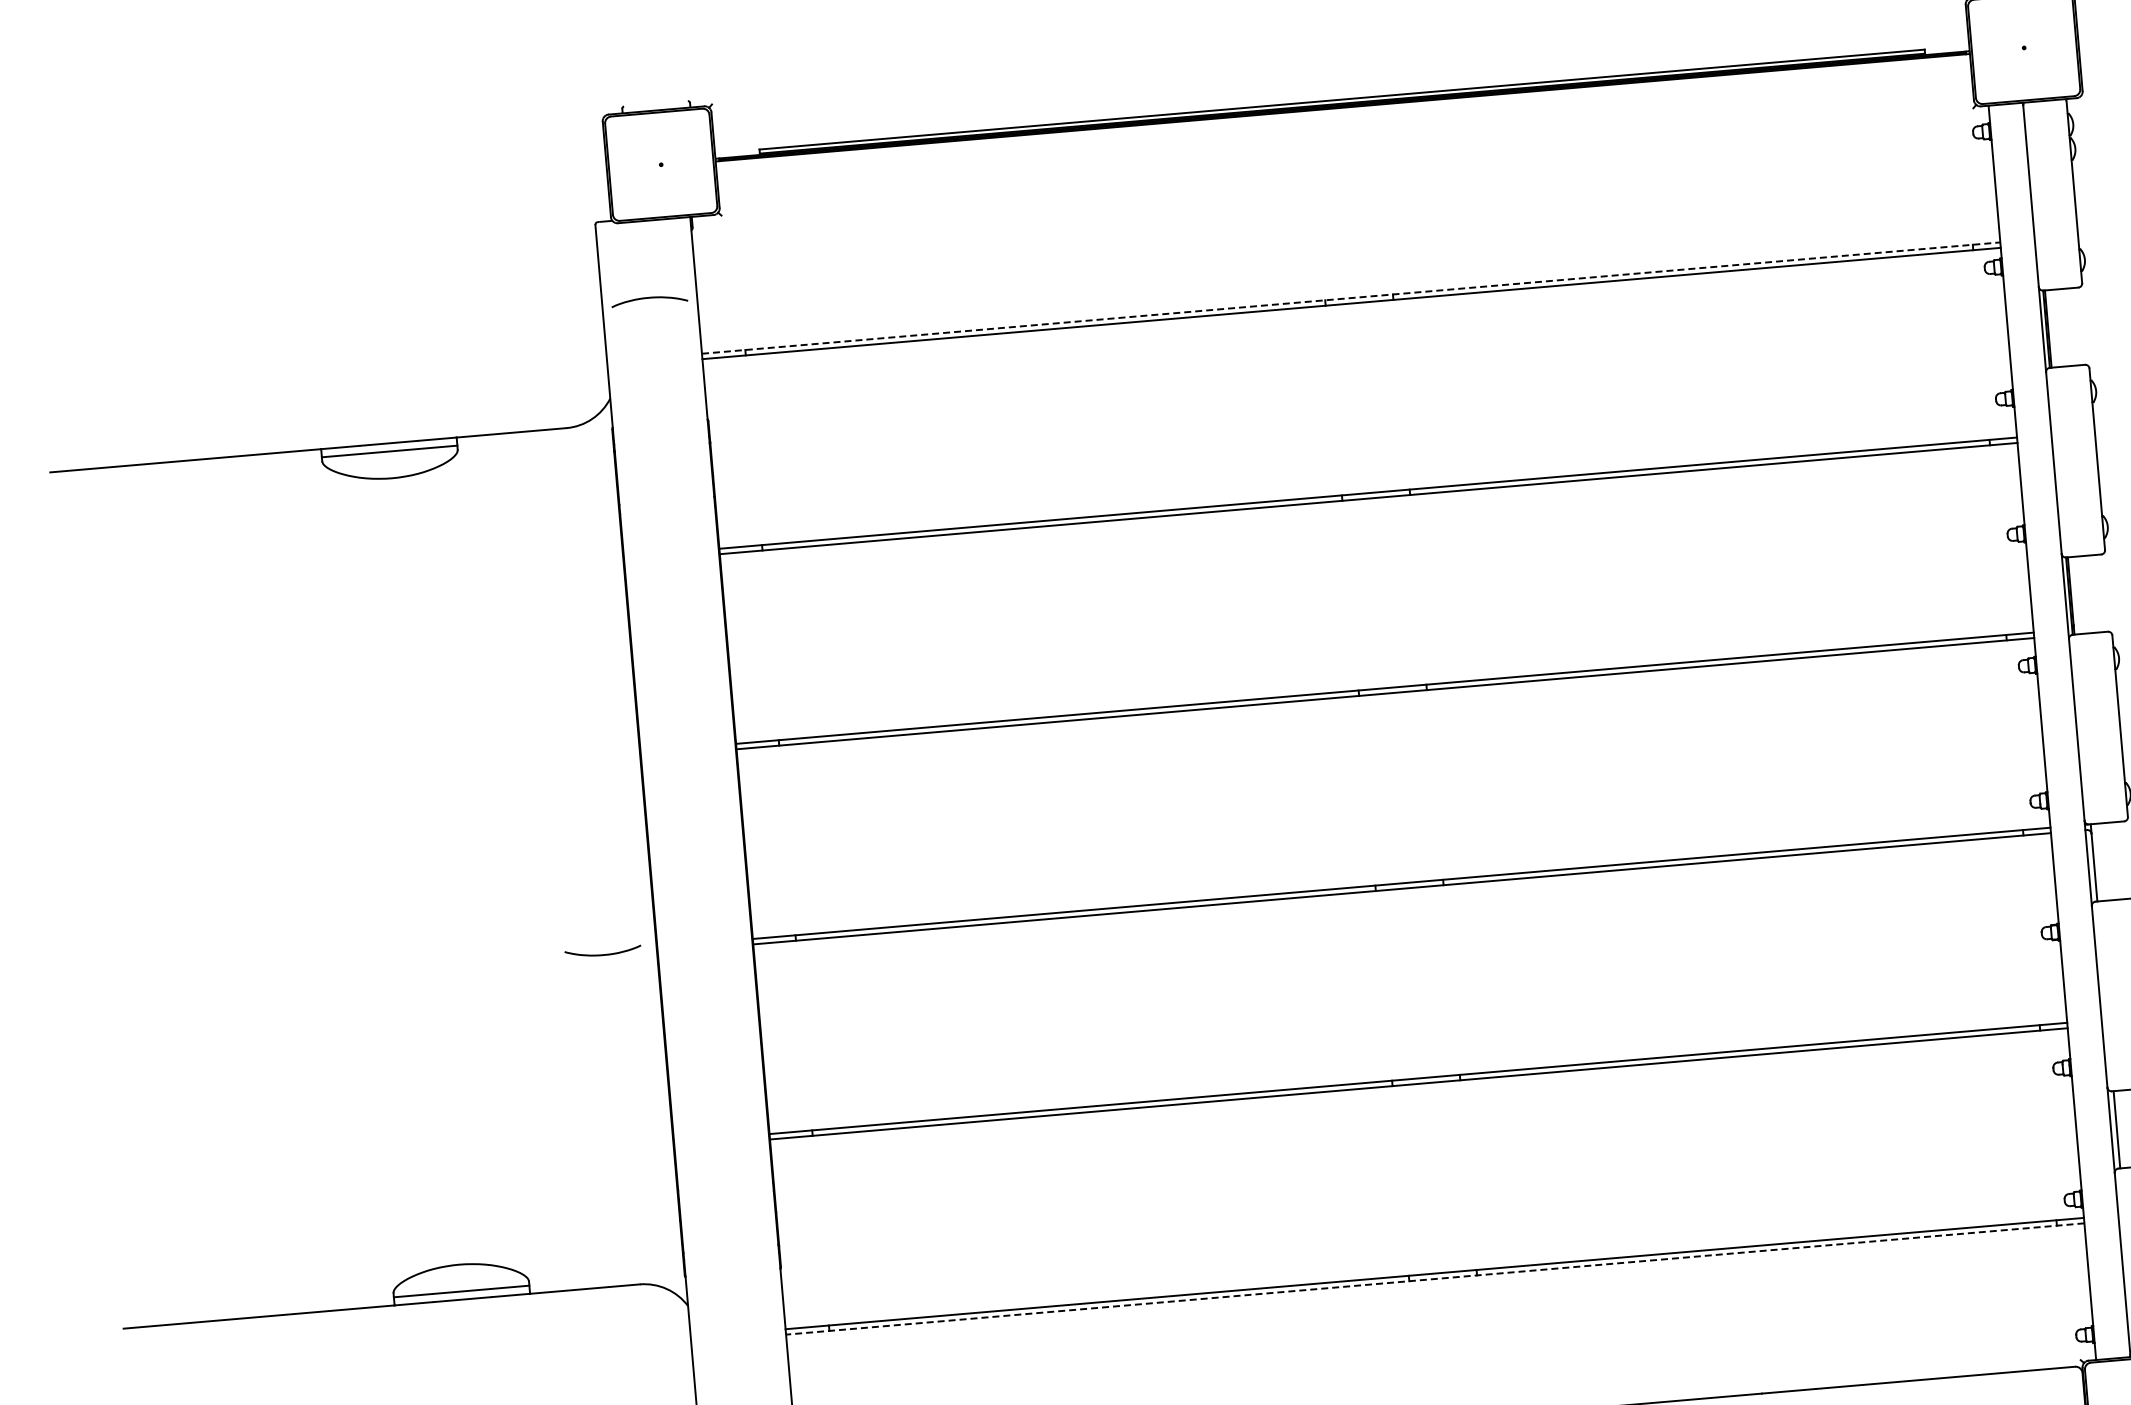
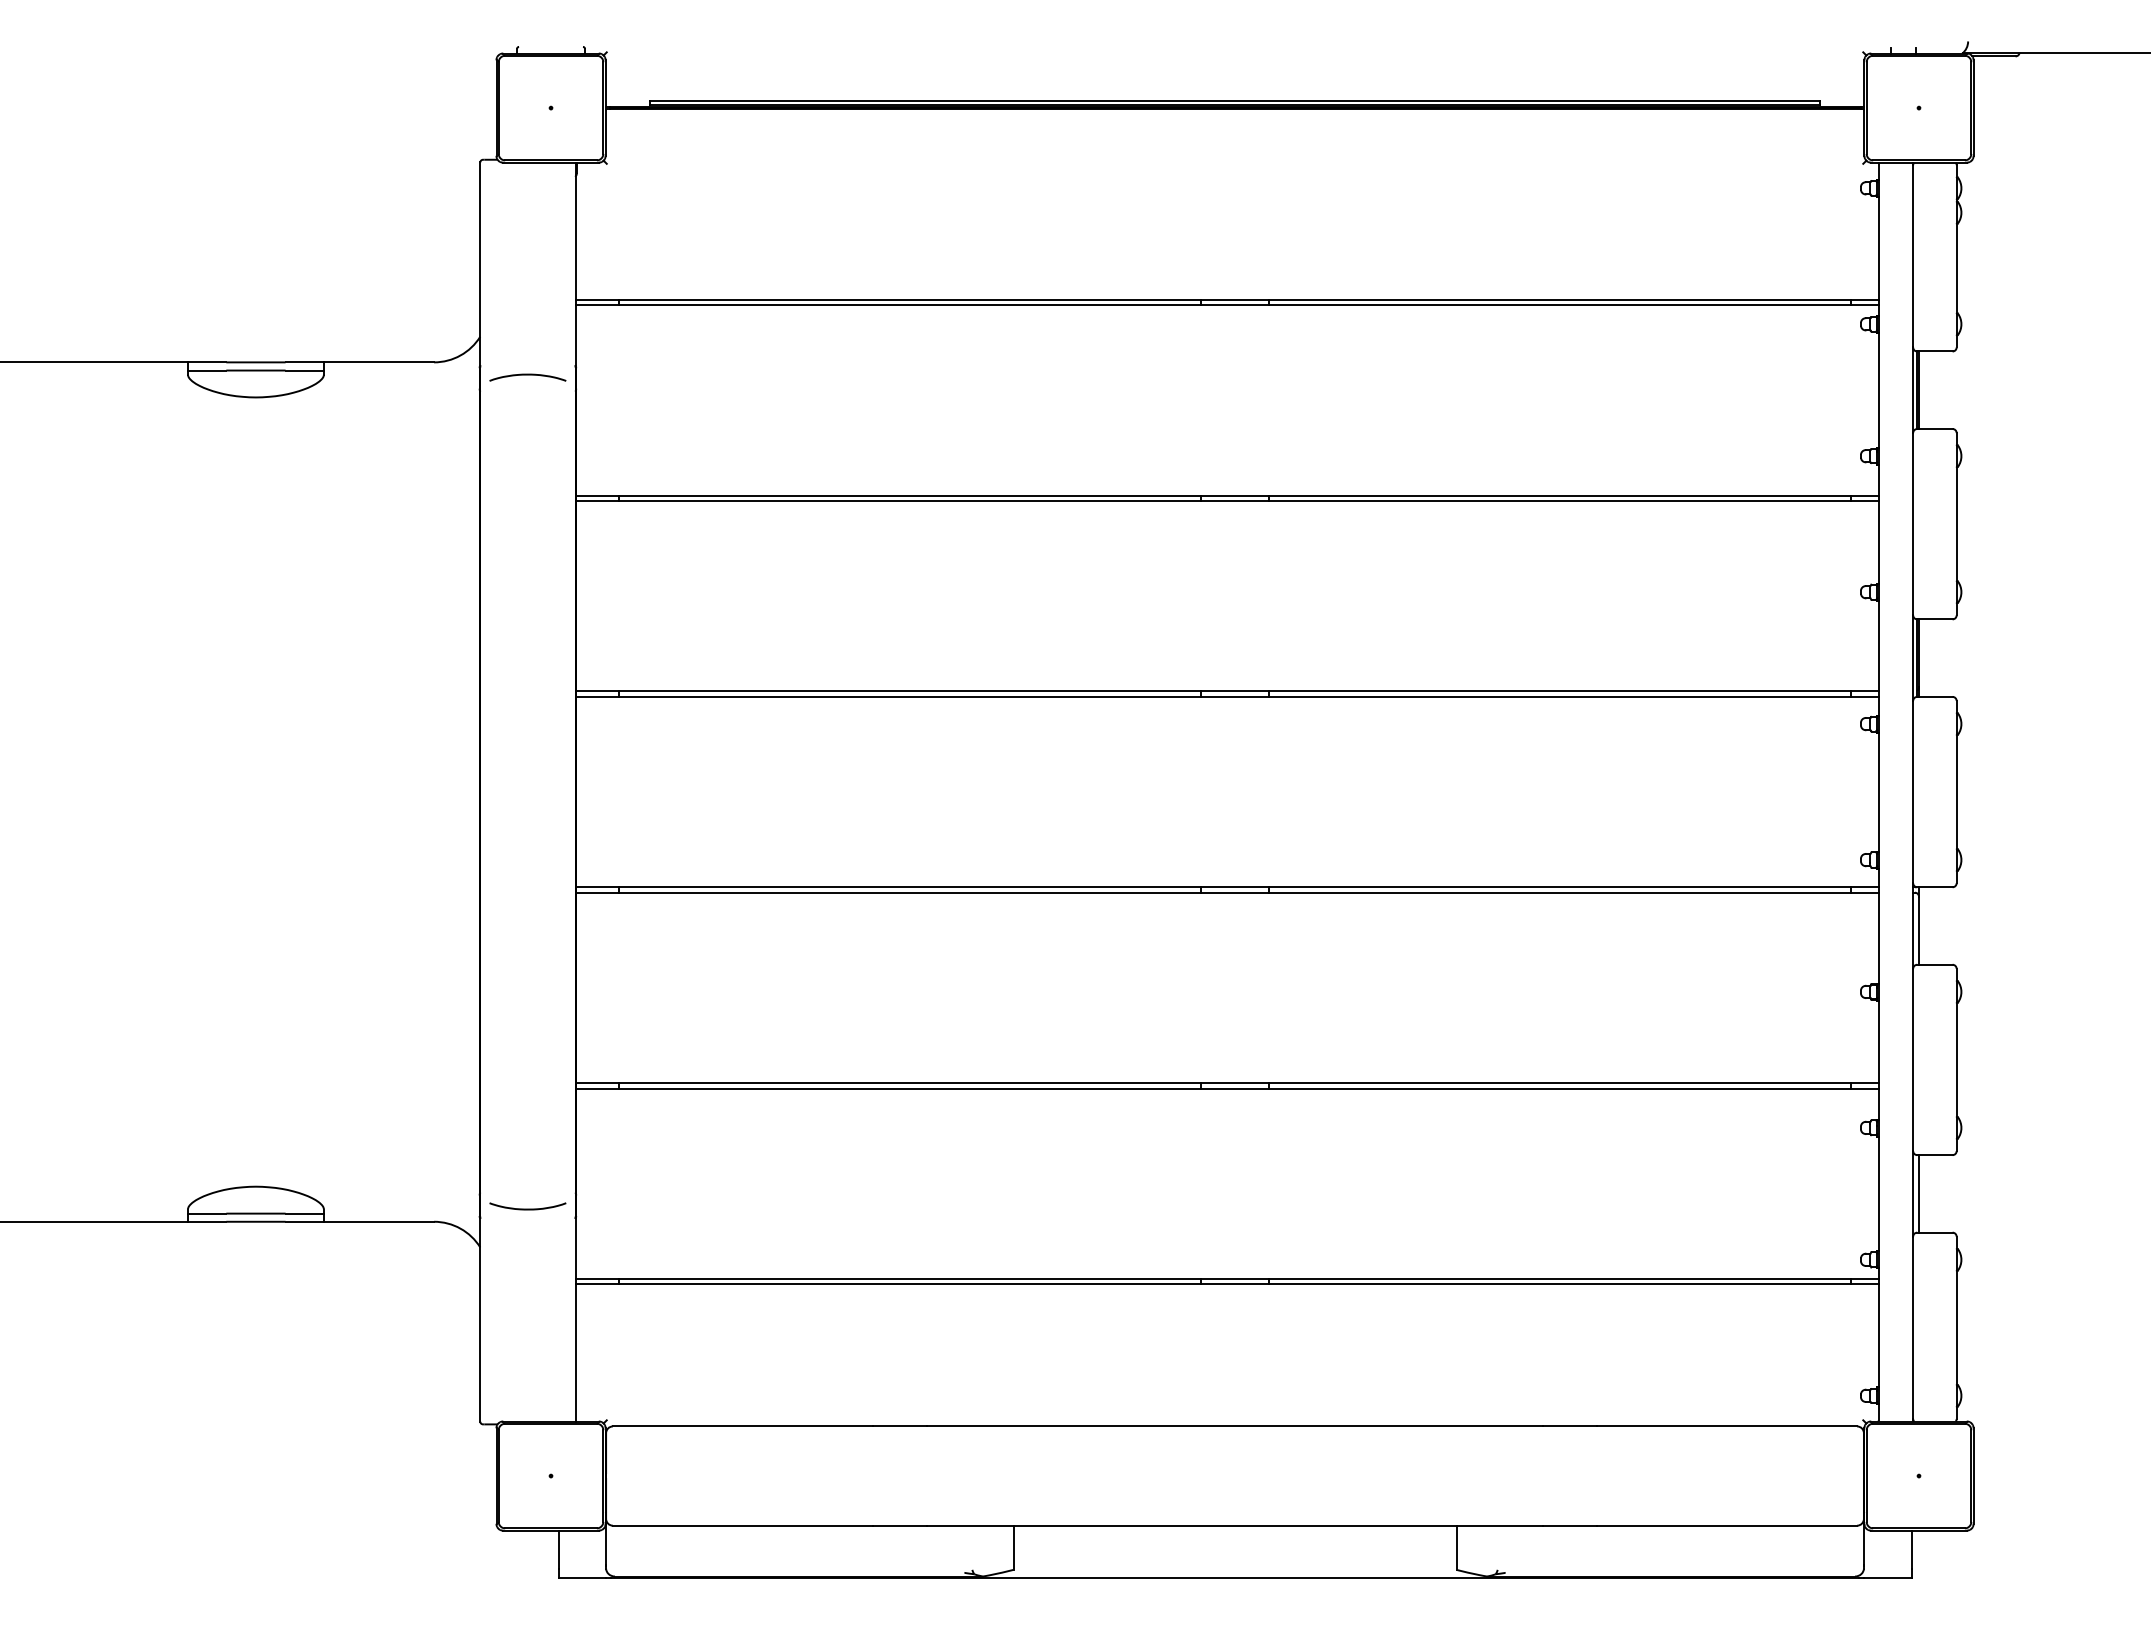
line: (1351, 297) -> (1227, 299), dashed -> solid
curve: (649, 298) -> (527, 375), moved
curve: (602, 954) -> (527, 1208), moved
line: (1435, 1279) -> (1227, 1284), dashed -> solid

